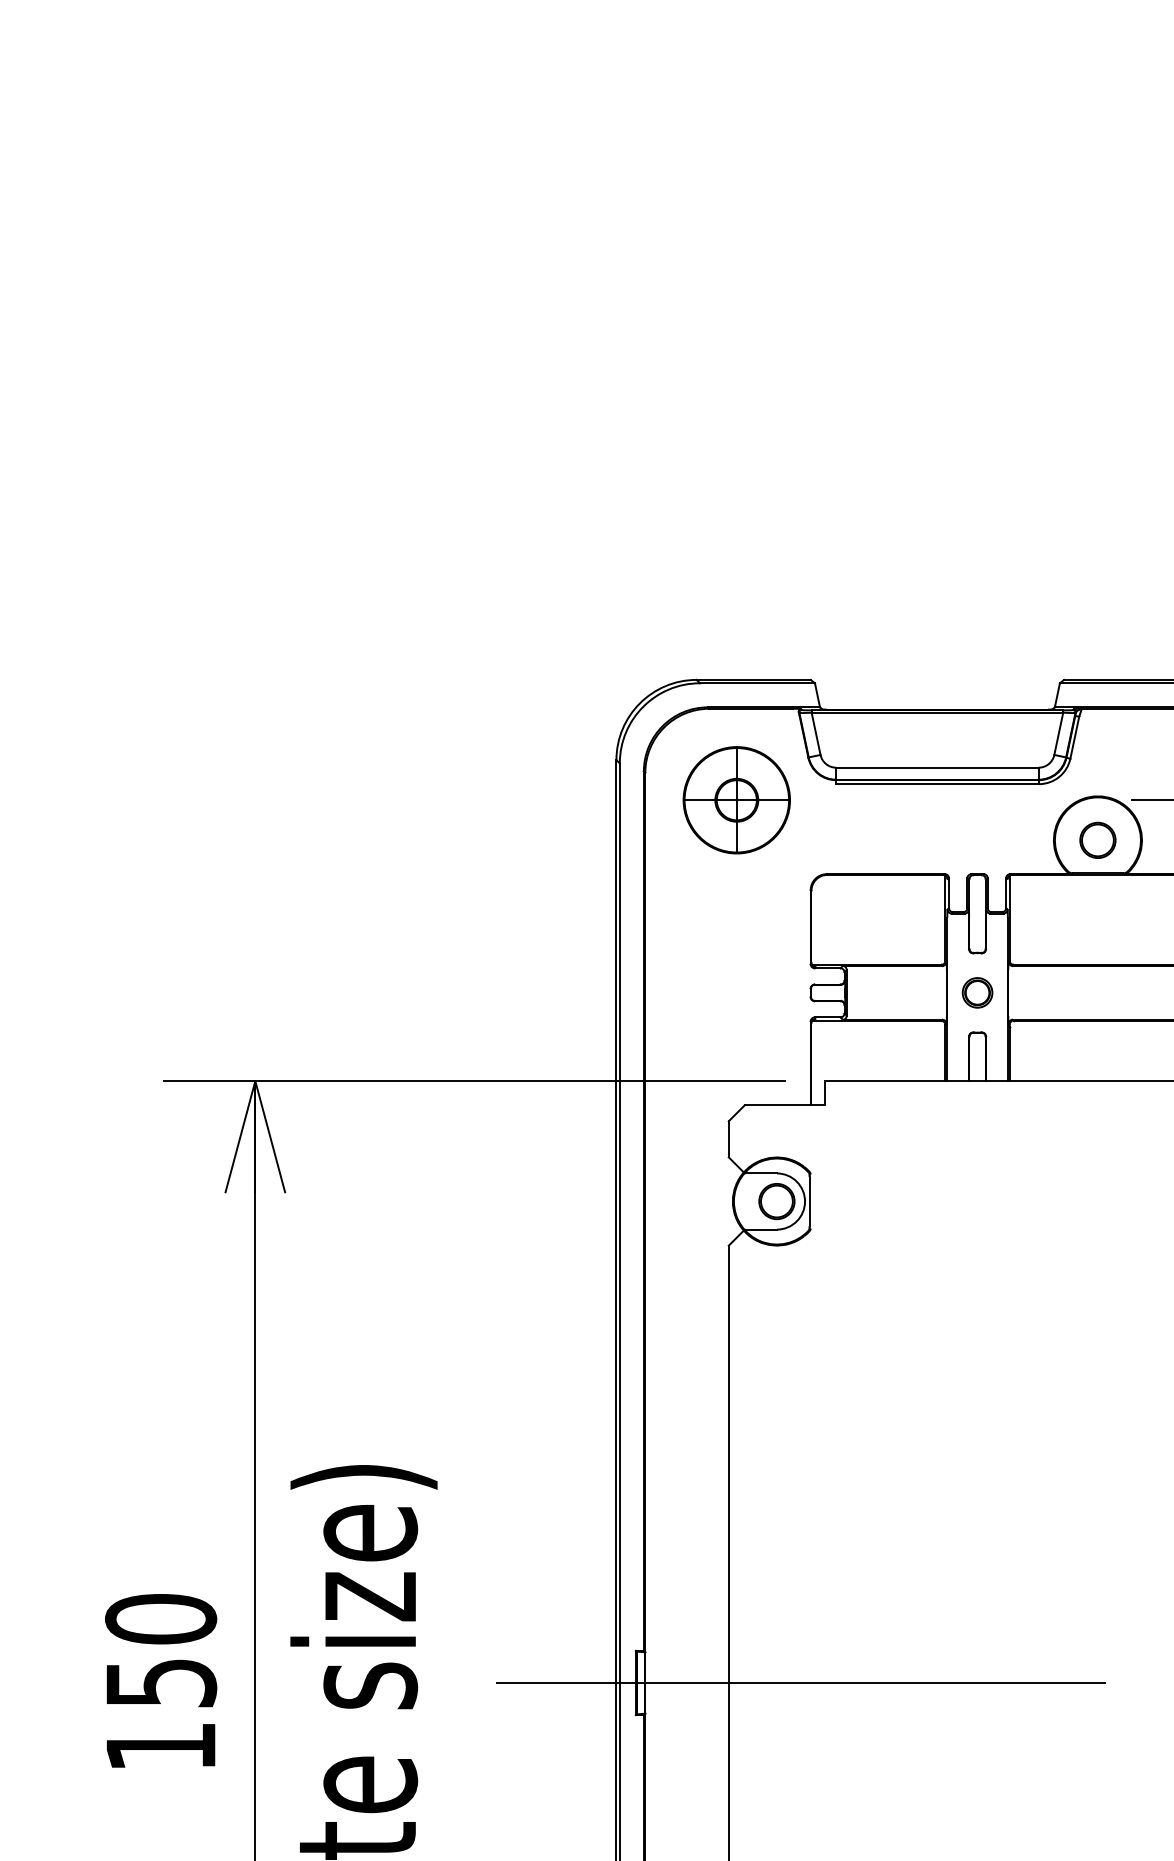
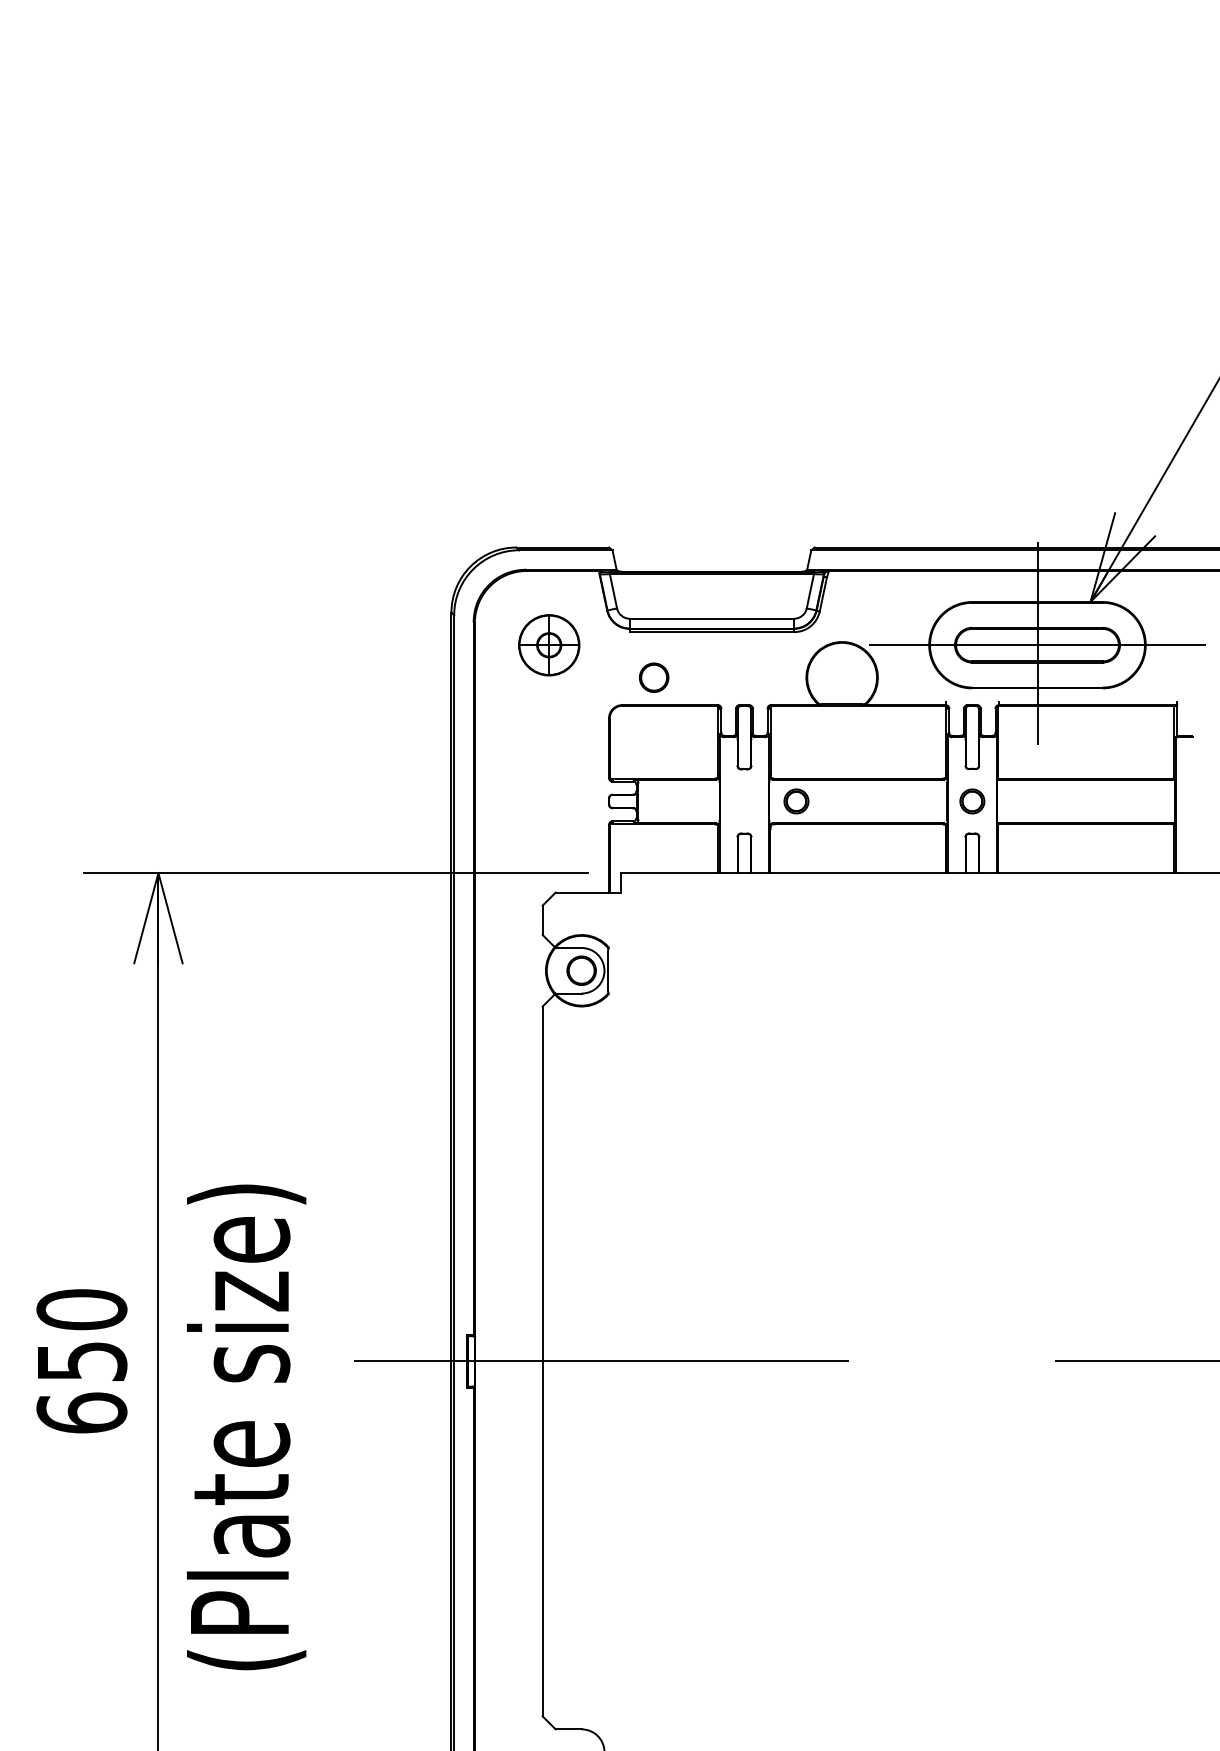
part: (737, 800) -> (549, 645), size x0.7
part: (1098, 840) -> (654, 677), moved
part: (977, 992) -> (796, 801), moved
text: (160, 1745) -> (81, 1412), 150 -> 650

